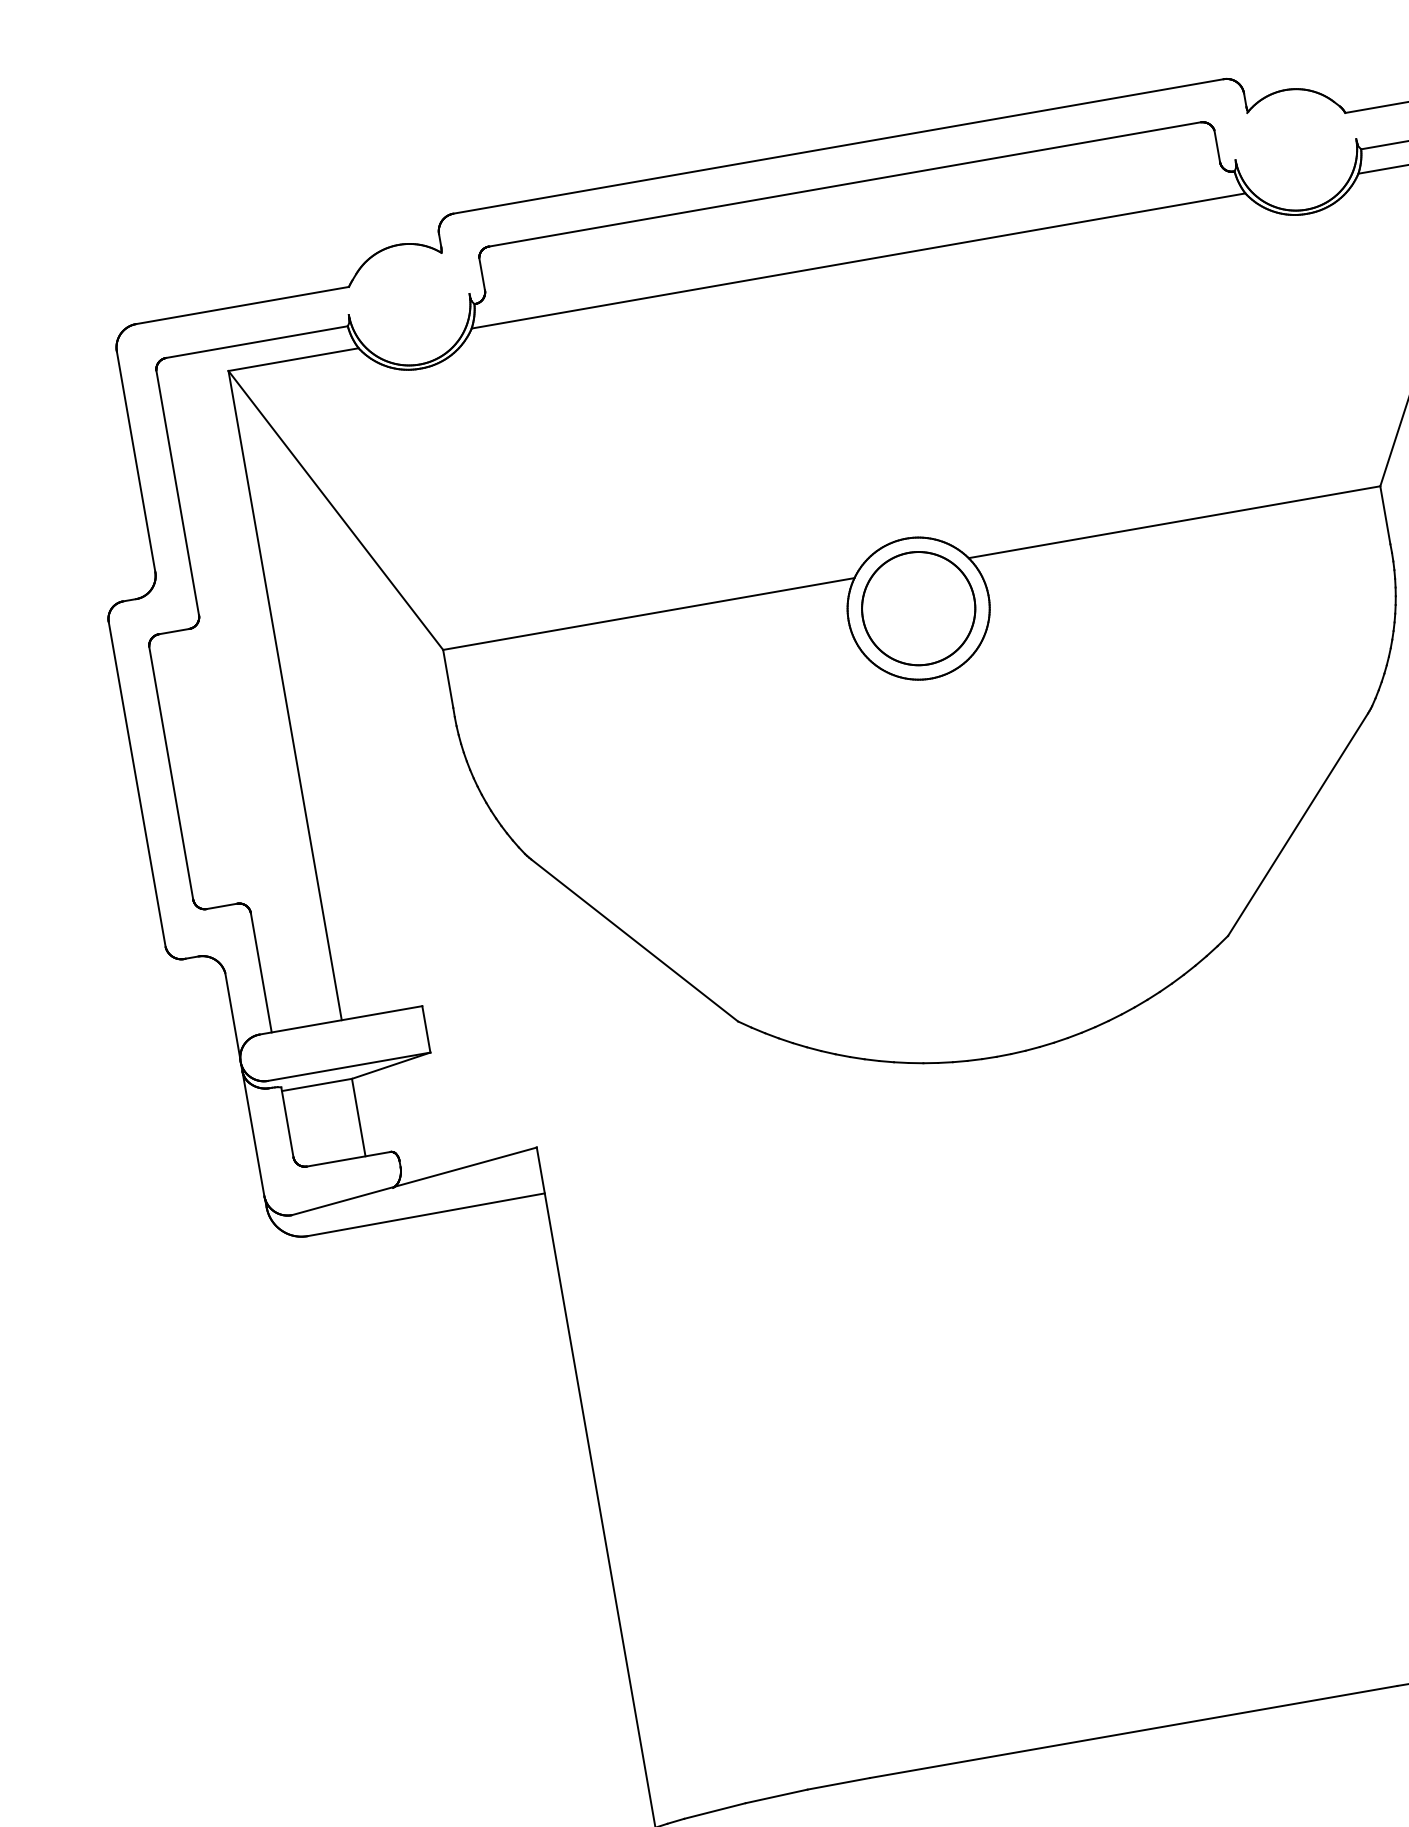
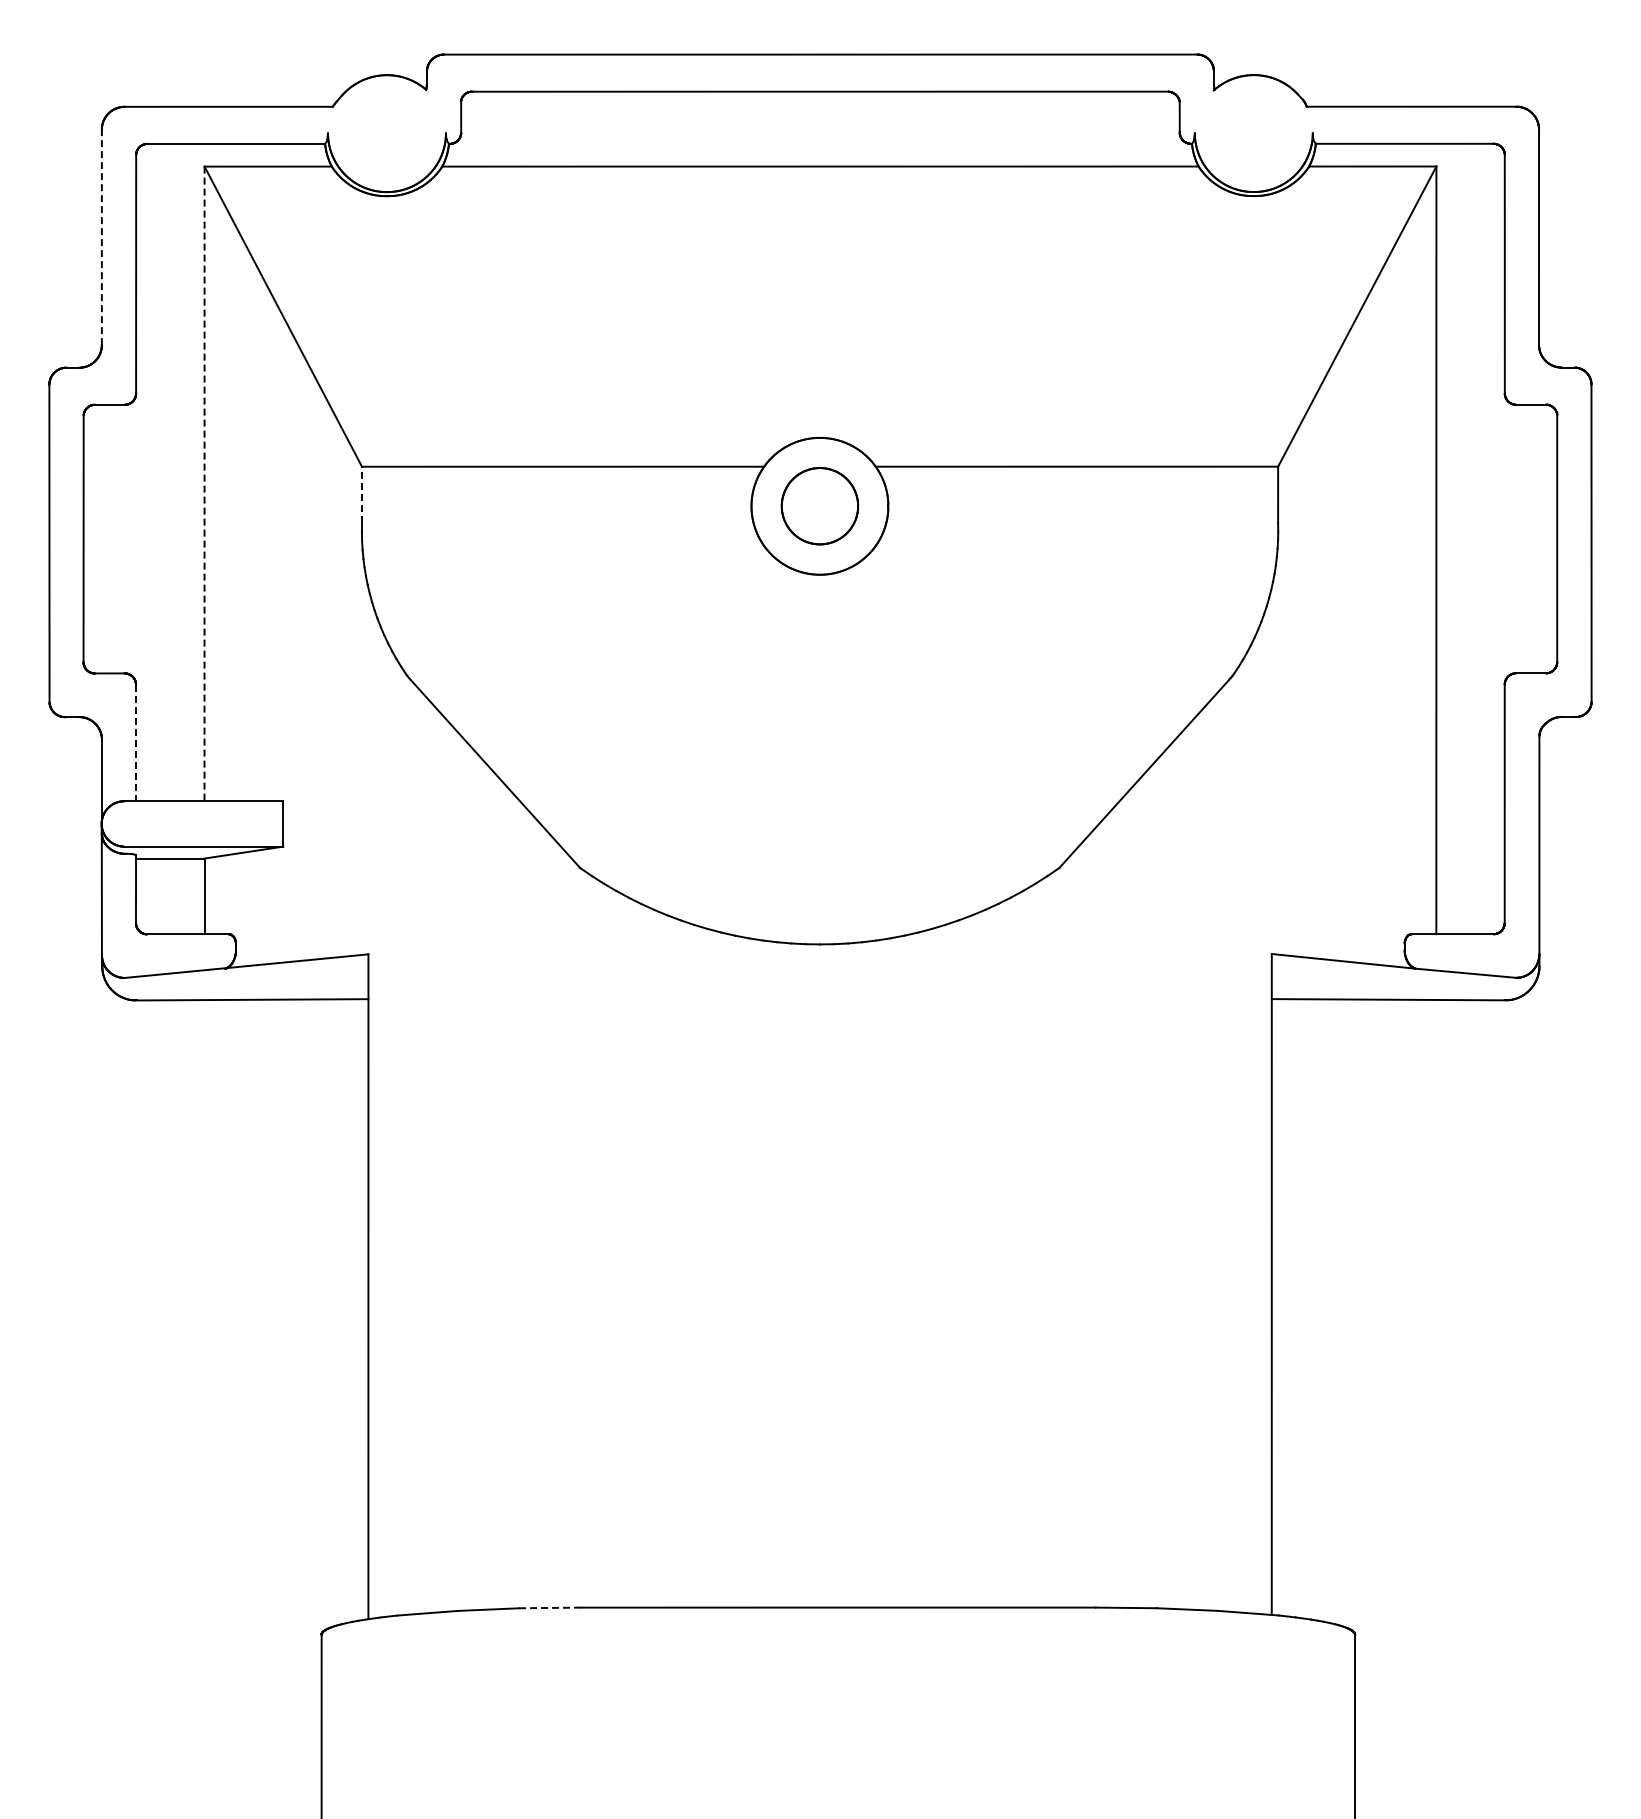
line: (135, 461) -> (101, 237), solid -> dashed
part: (918, 607) -> (819, 505), size x0.7
line: (448, 678) -> (362, 494), solid -> dashed
line: (285, 696) -> (204, 484), solid -> dashed
line: (261, 973) -> (136, 743), solid -> dashed
line: (838, 1783) -> (549, 1607), solid -> dashed

